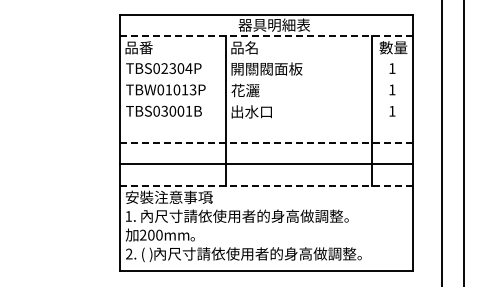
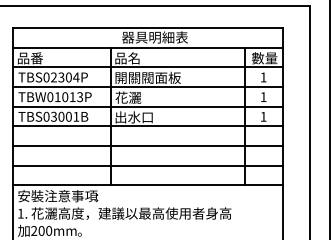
line: (267, 36) -> (148, 47), dashed -> solid
line: (266, 57) -> (147, 67), added
line: (266, 78) -> (147, 86), added
line: (266, 100) -> (147, 106), added
line: (266, 121) -> (147, 126), added
line: (267, 143) -> (148, 146), dashed -> solid
line: (267, 185) -> (148, 185), dashed -> solid
text: (248, 216) -> (131, 213), 內尺寸請依使用者的身高做調整。 -> 花灑高度，建議以最高使用者身高

